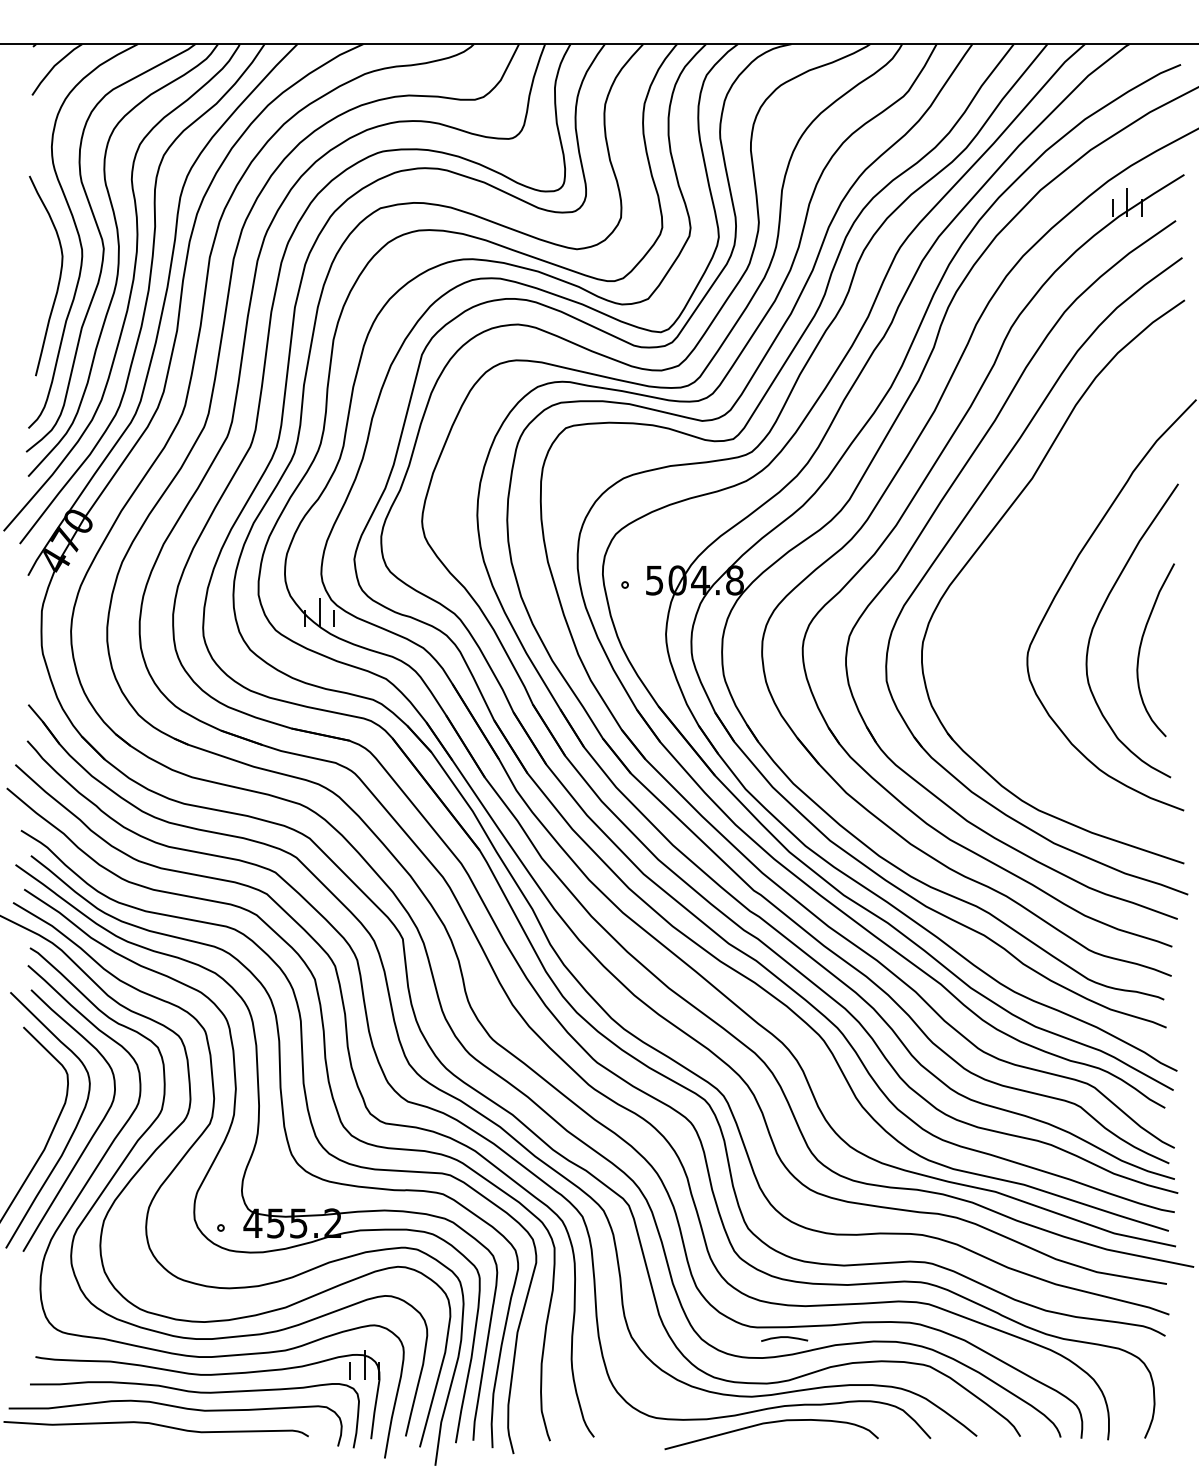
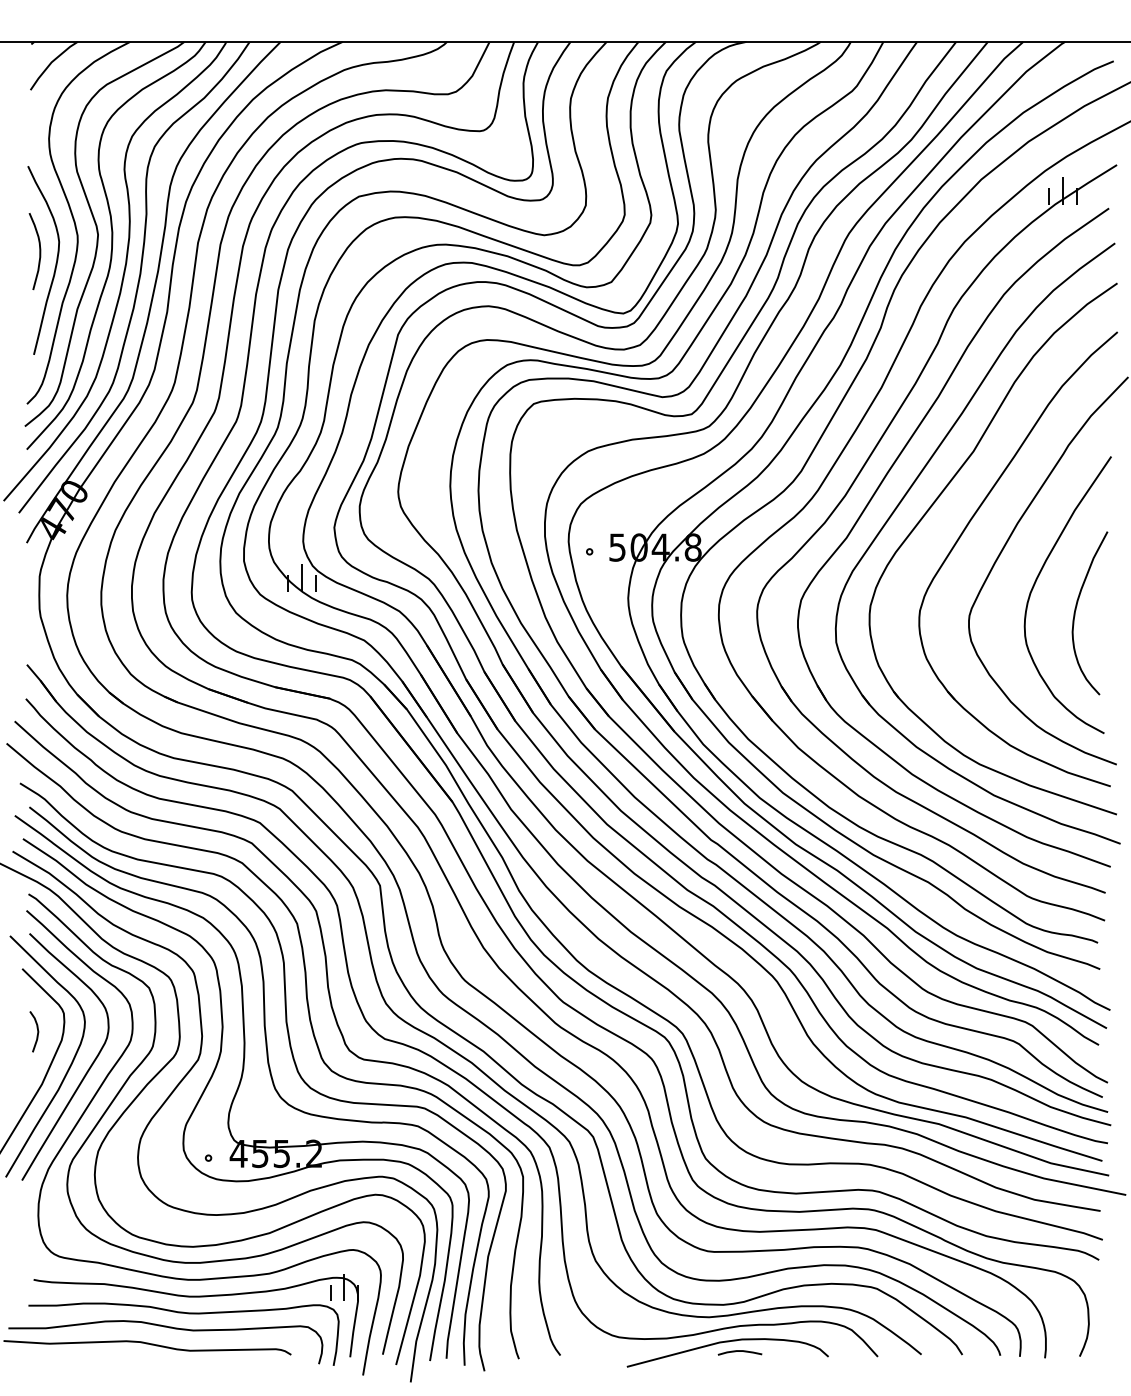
curve: (41, 266) -> (39, 251), added
part: (1023, 562) -> (965, 530), added
curve: (39, 1093) -> (37, 1031), added
curve: (784, 1337) -> (739, 1351), moved

